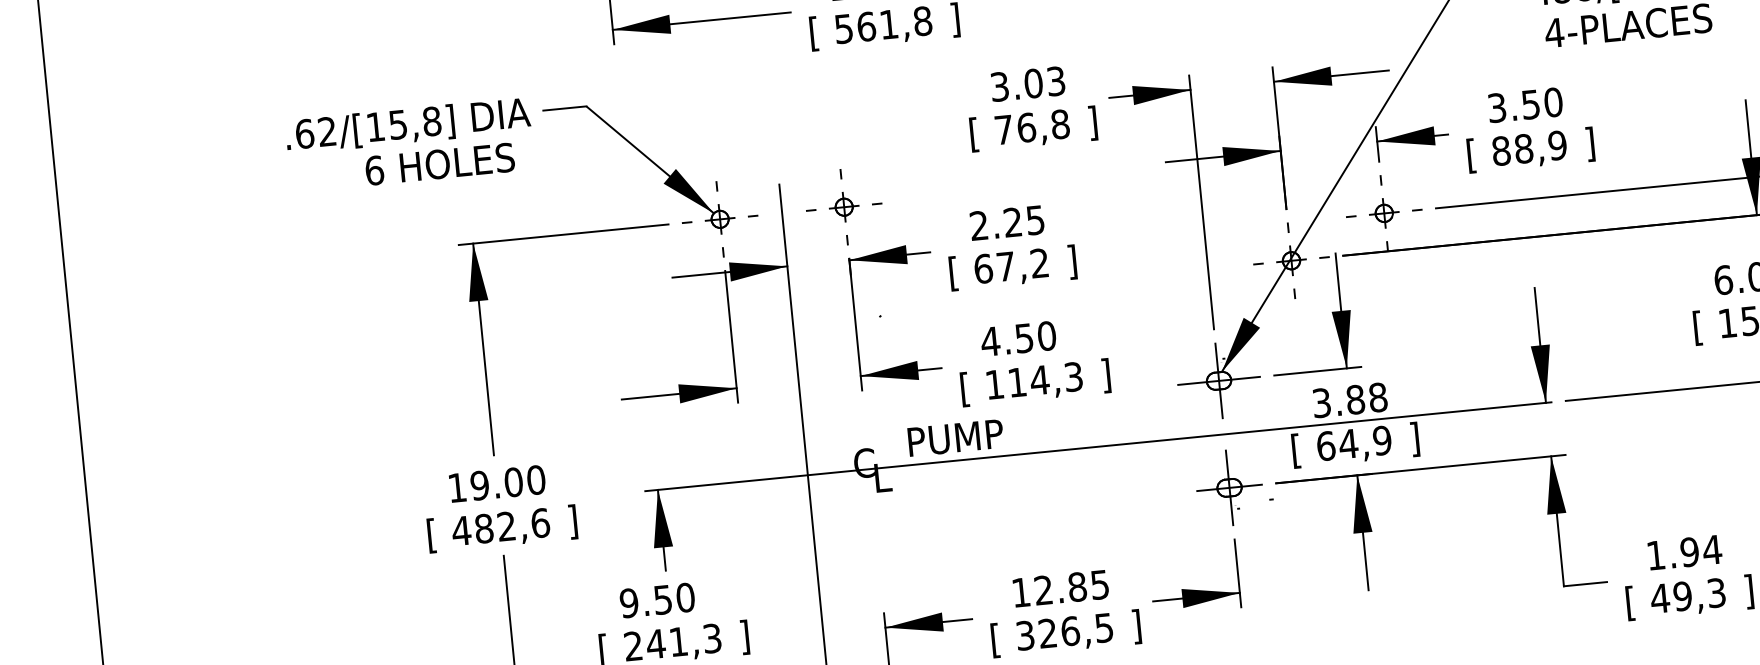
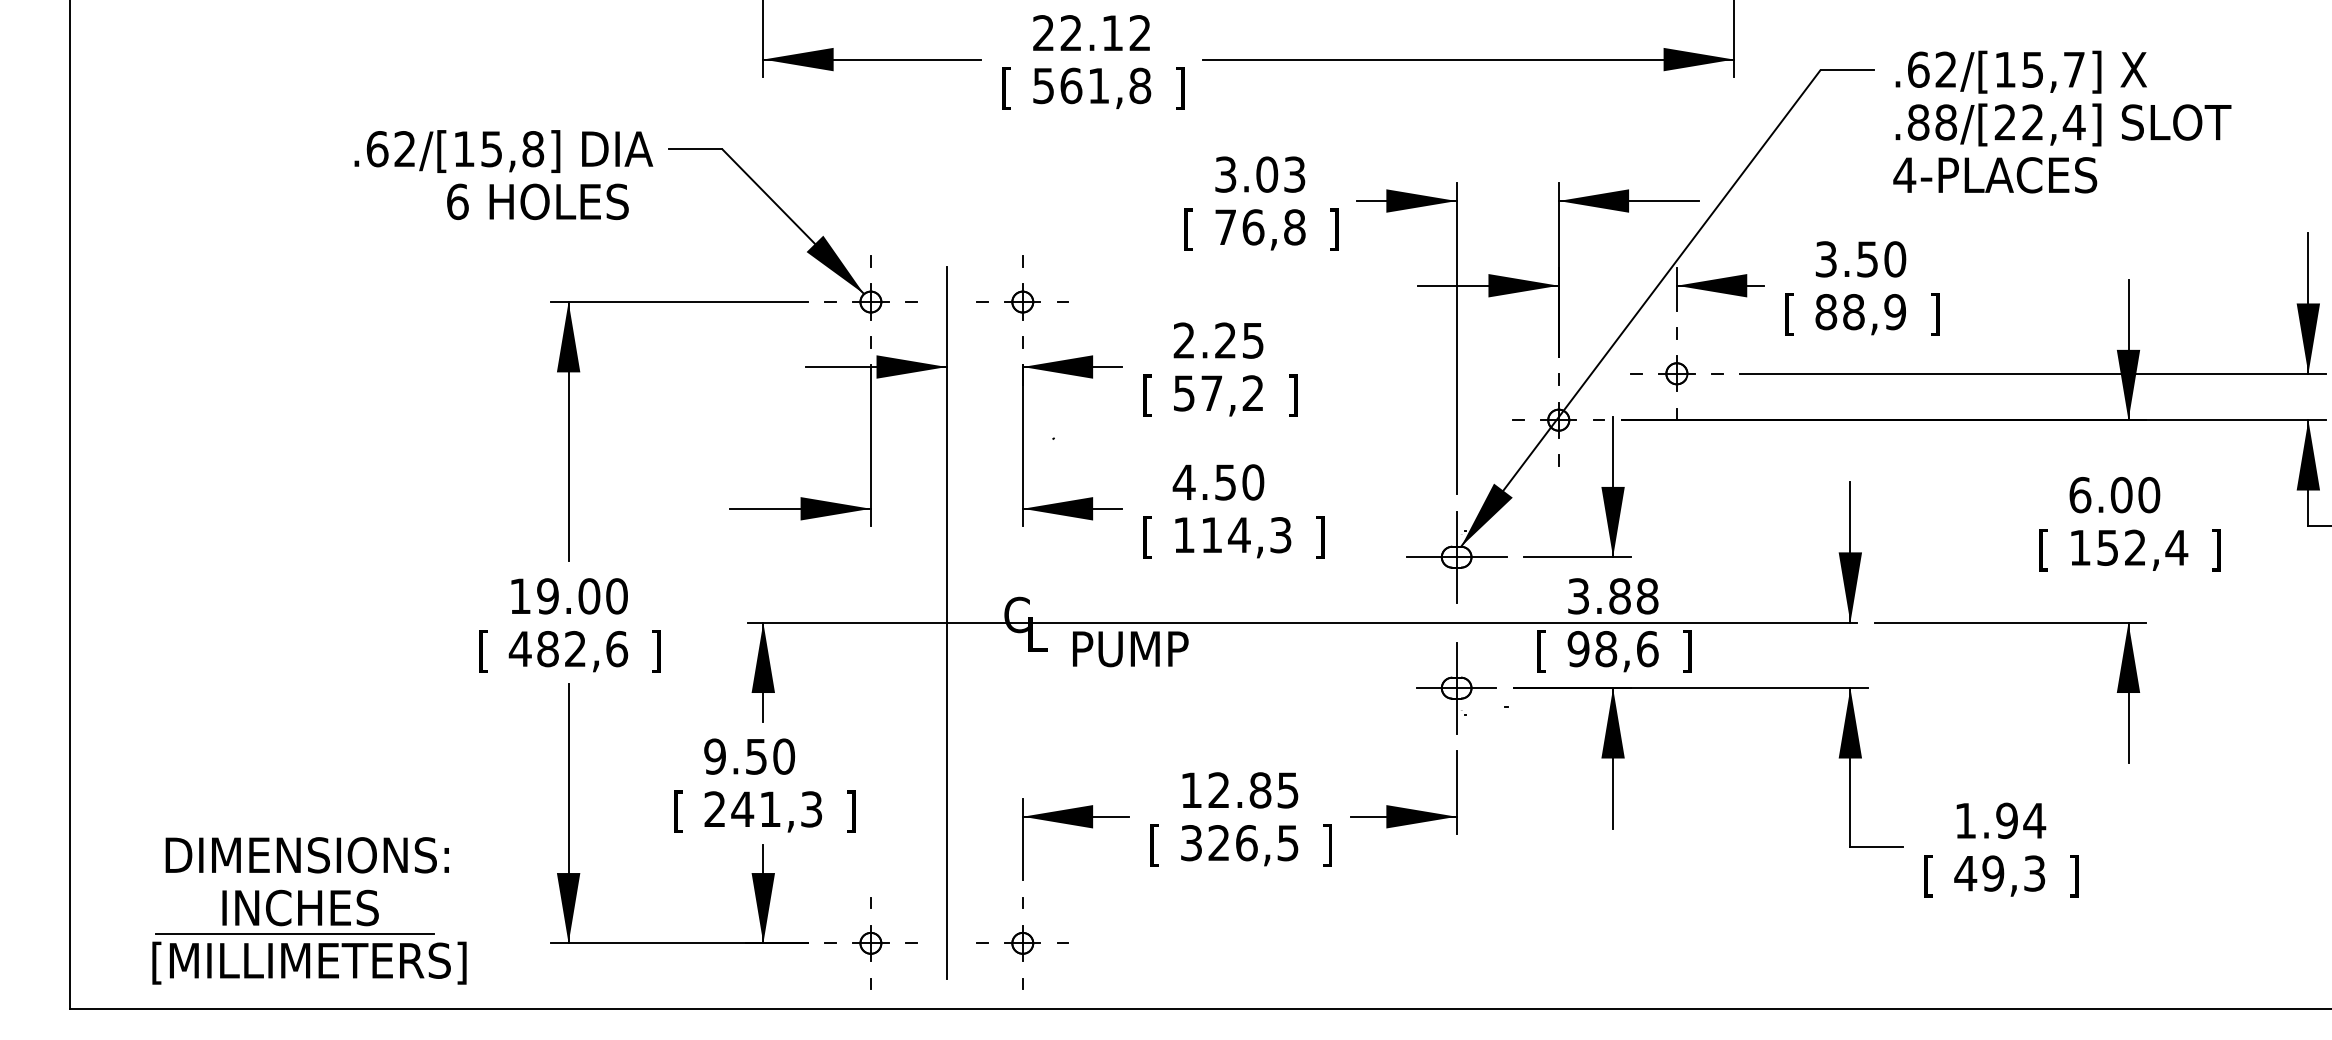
text: (983, 268) -> (1184, 393), 67,2 -> 57,2
text: (955, 438) -> (1130, 649), moved
text: (1353, 442) -> (1612, 648), 64,9 -> 98,6

